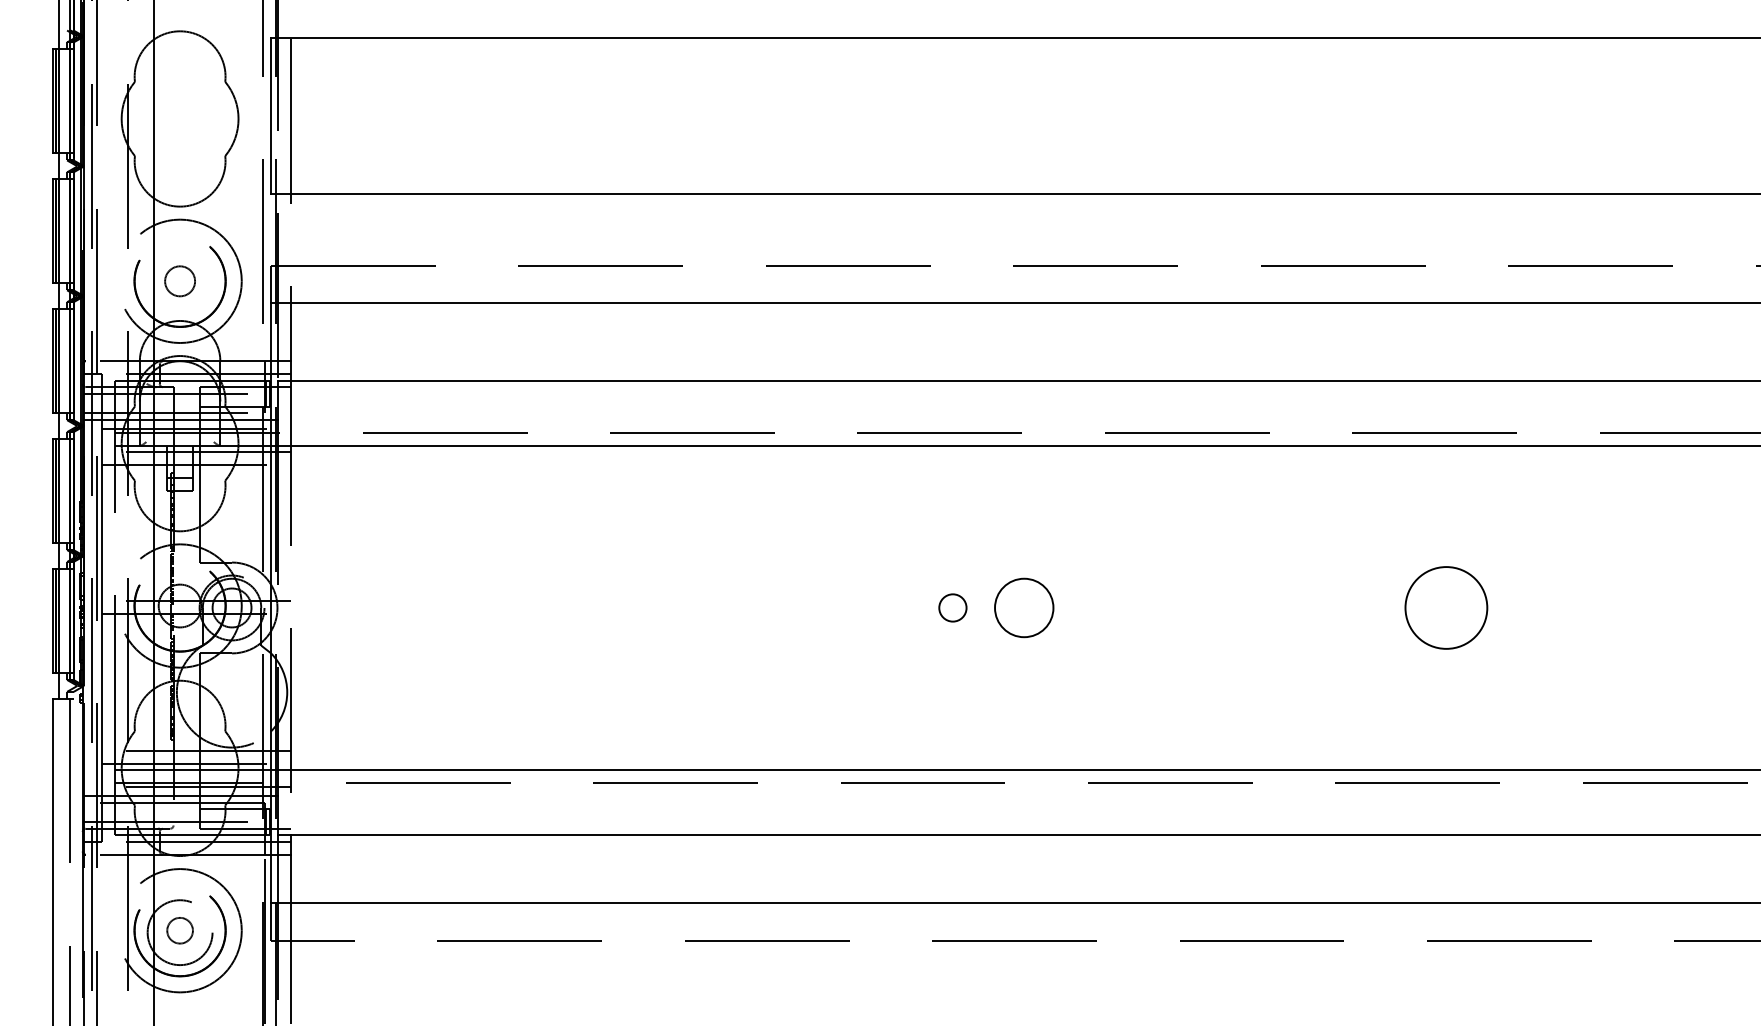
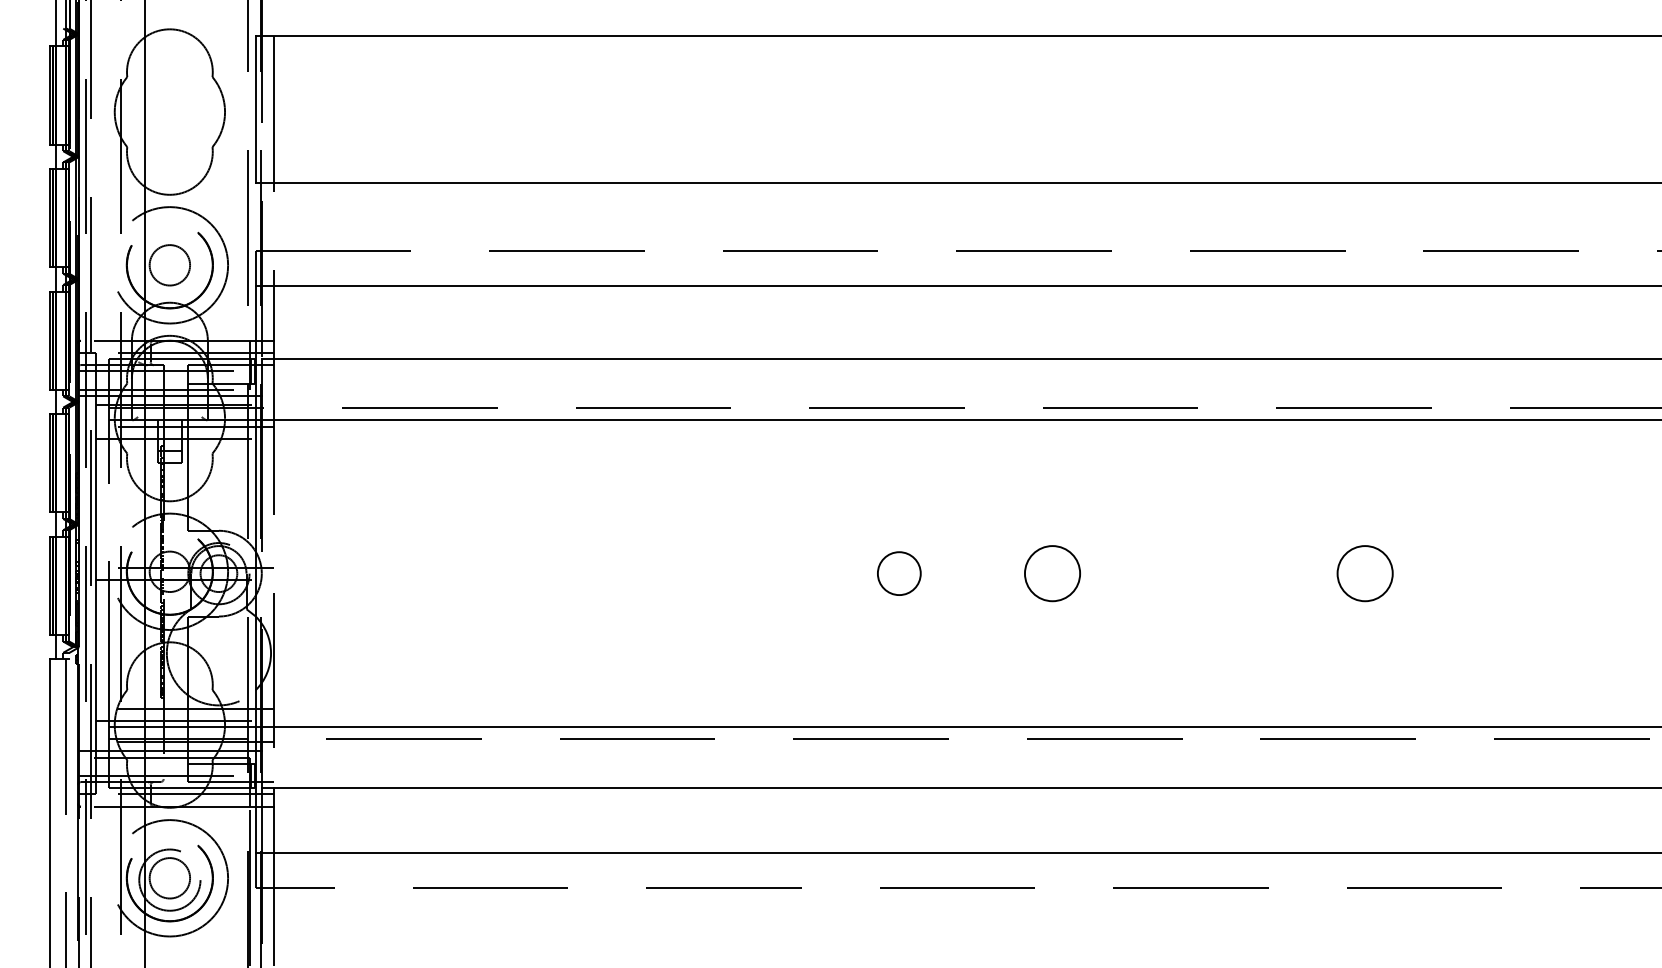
circle: (179, 280) -> (169, 264), size x1.43
circle: (952, 607) -> (898, 573), size x1.67
circle: (1024, 607) -> (1052, 573), moved
circle: (1446, 607) -> (1365, 573), size x0.71
circle: (179, 930) -> (169, 878), size x1.67

